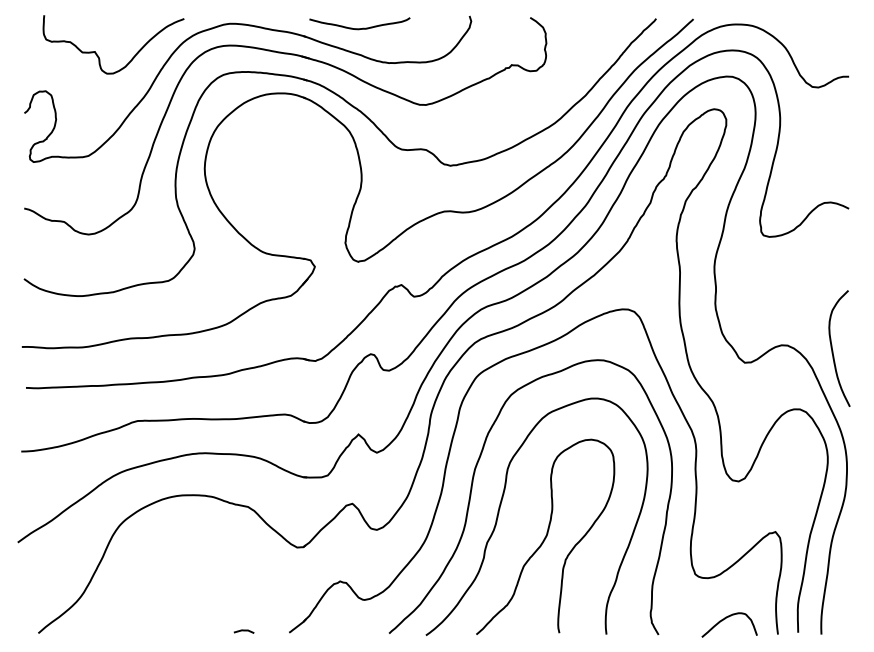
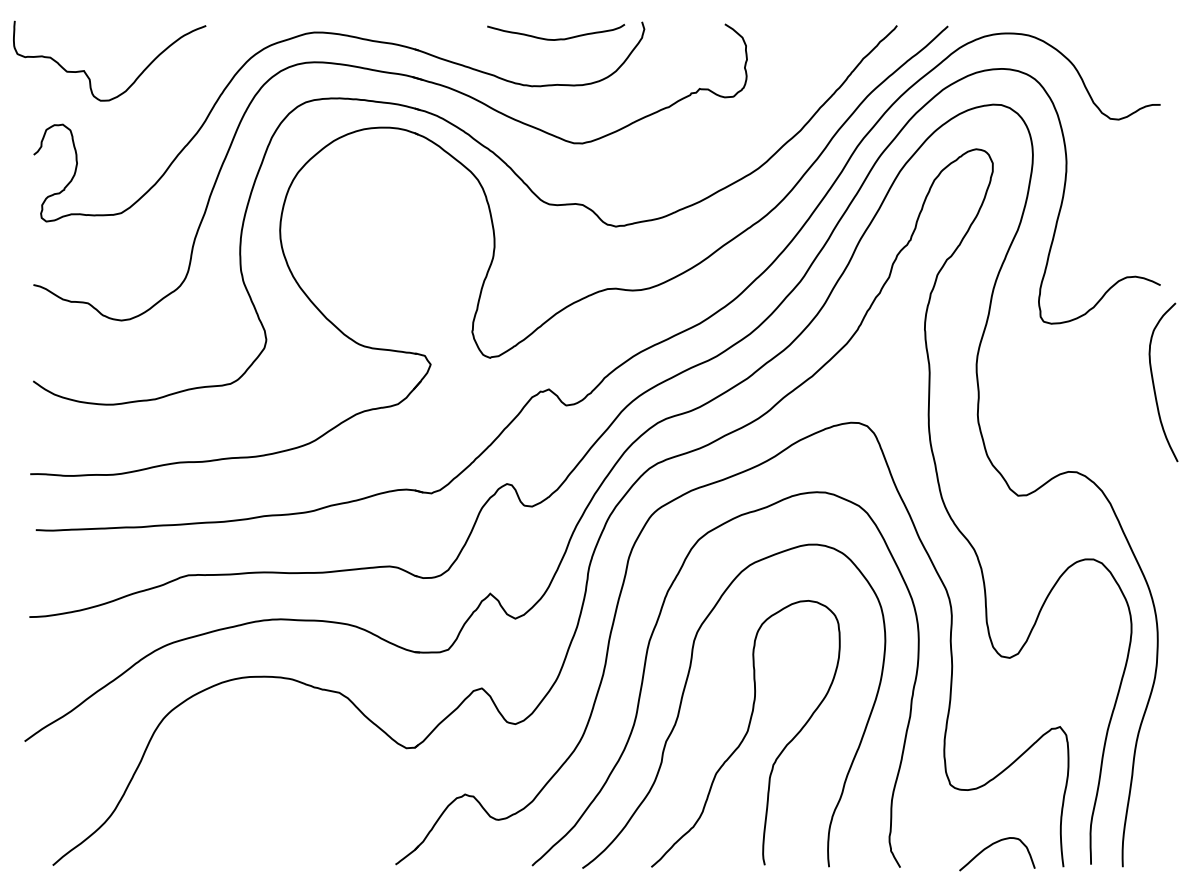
curve: (360, 28) -> (556, 38), moved
curve: (98, 55) -> (88, 75), moved
curve: (832, 349) -> (1154, 383), moved
line: (243, 631) -> (333, 862), removed

